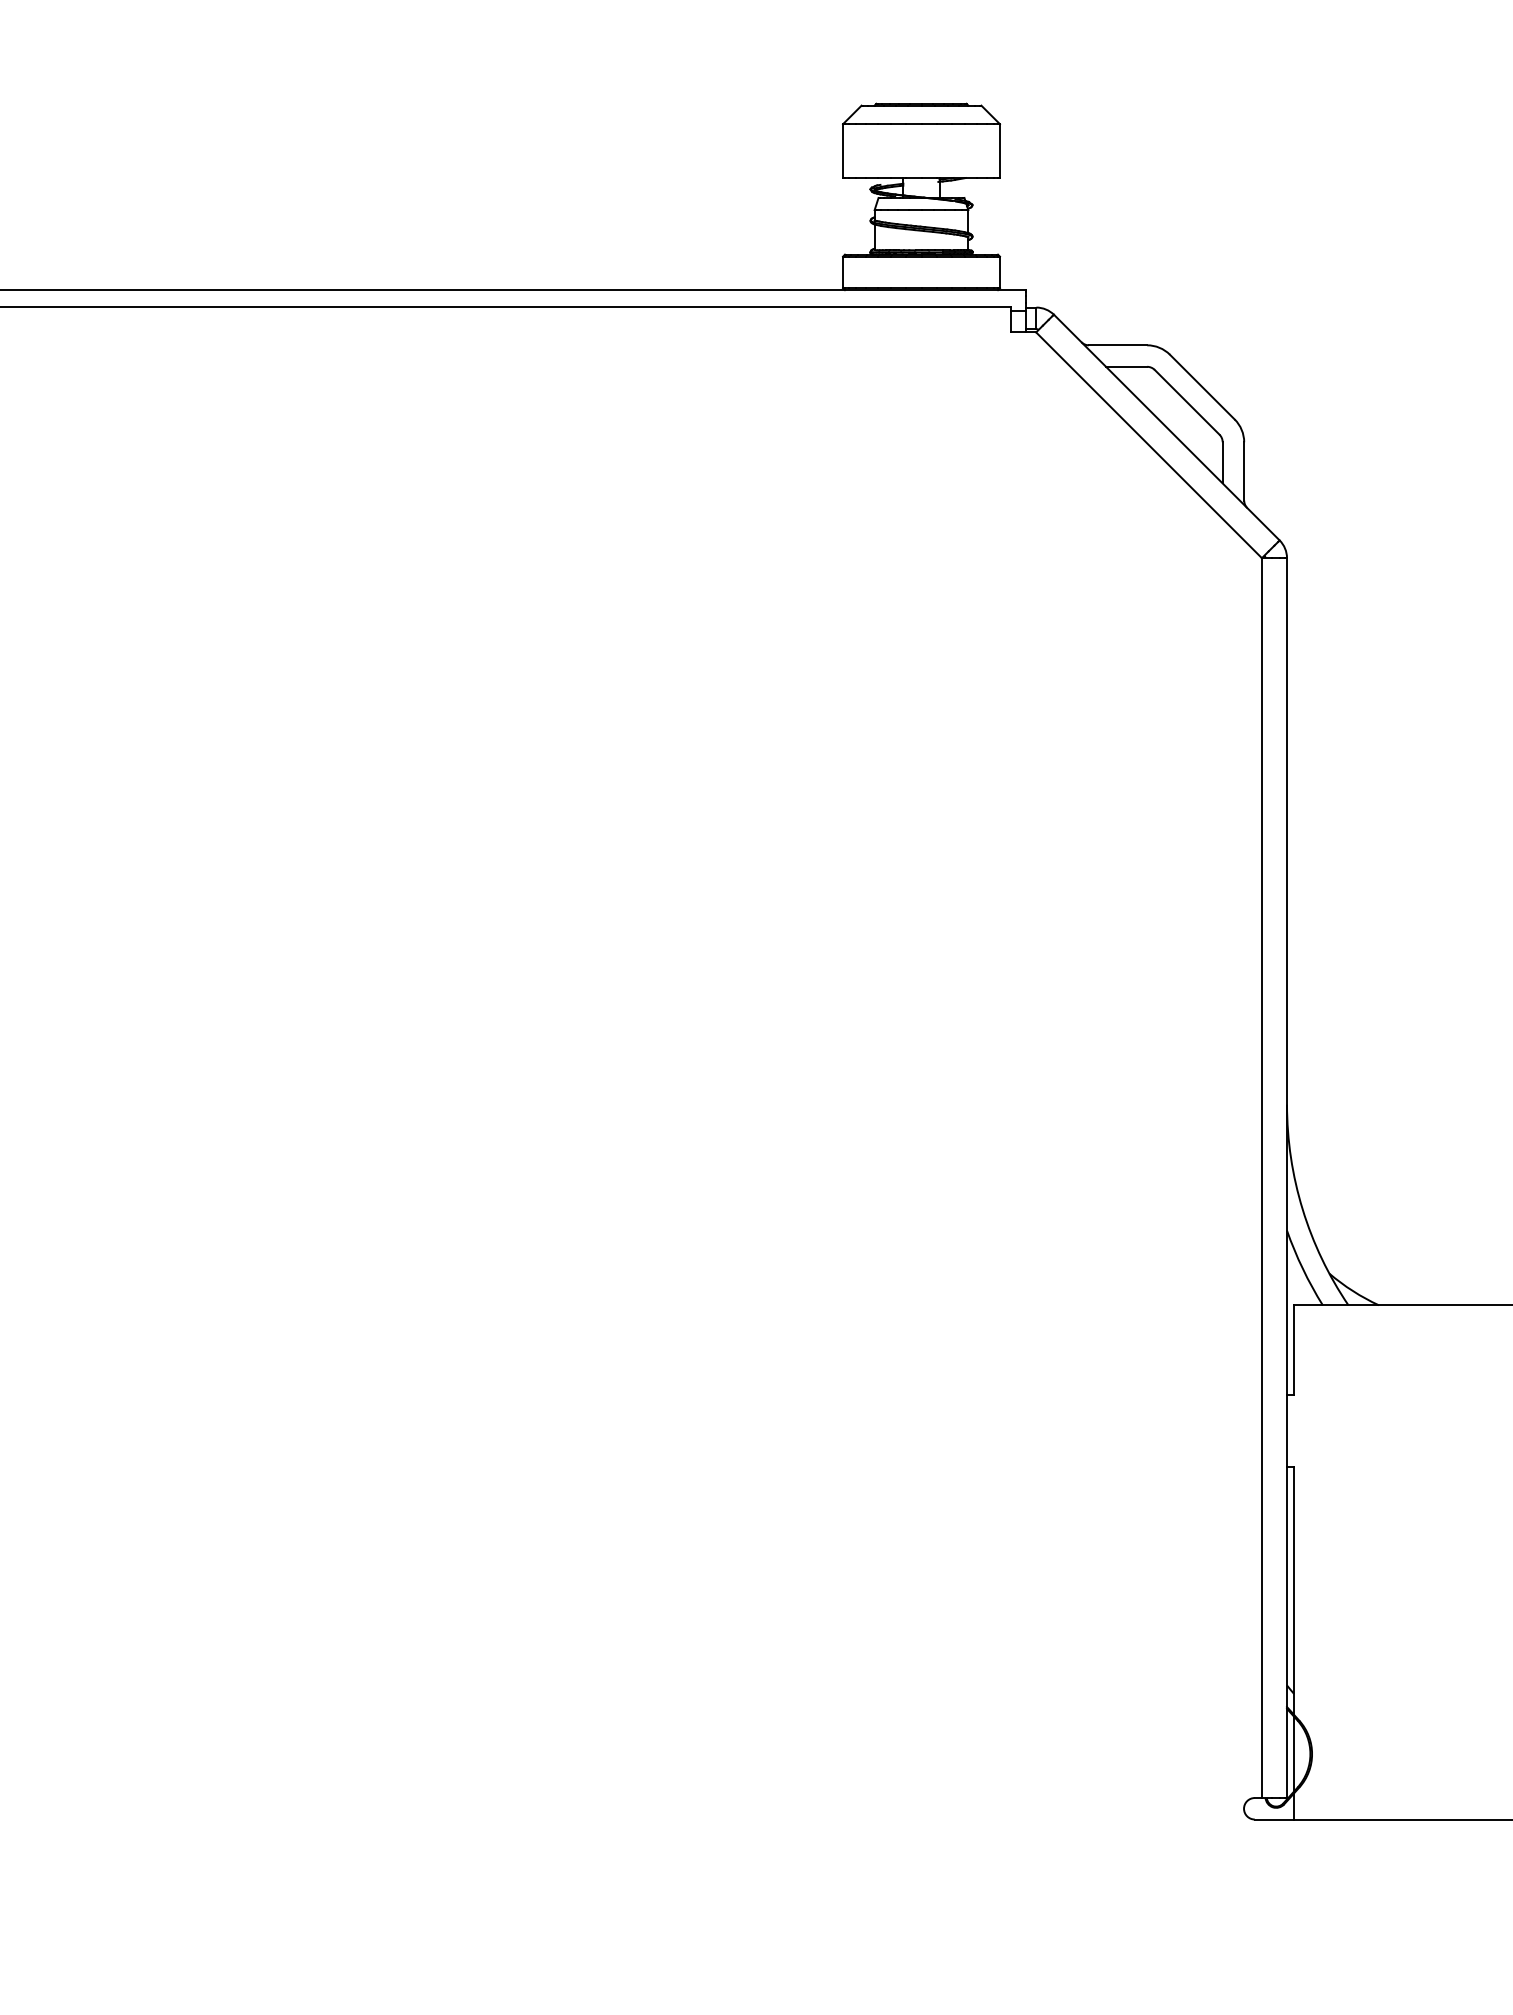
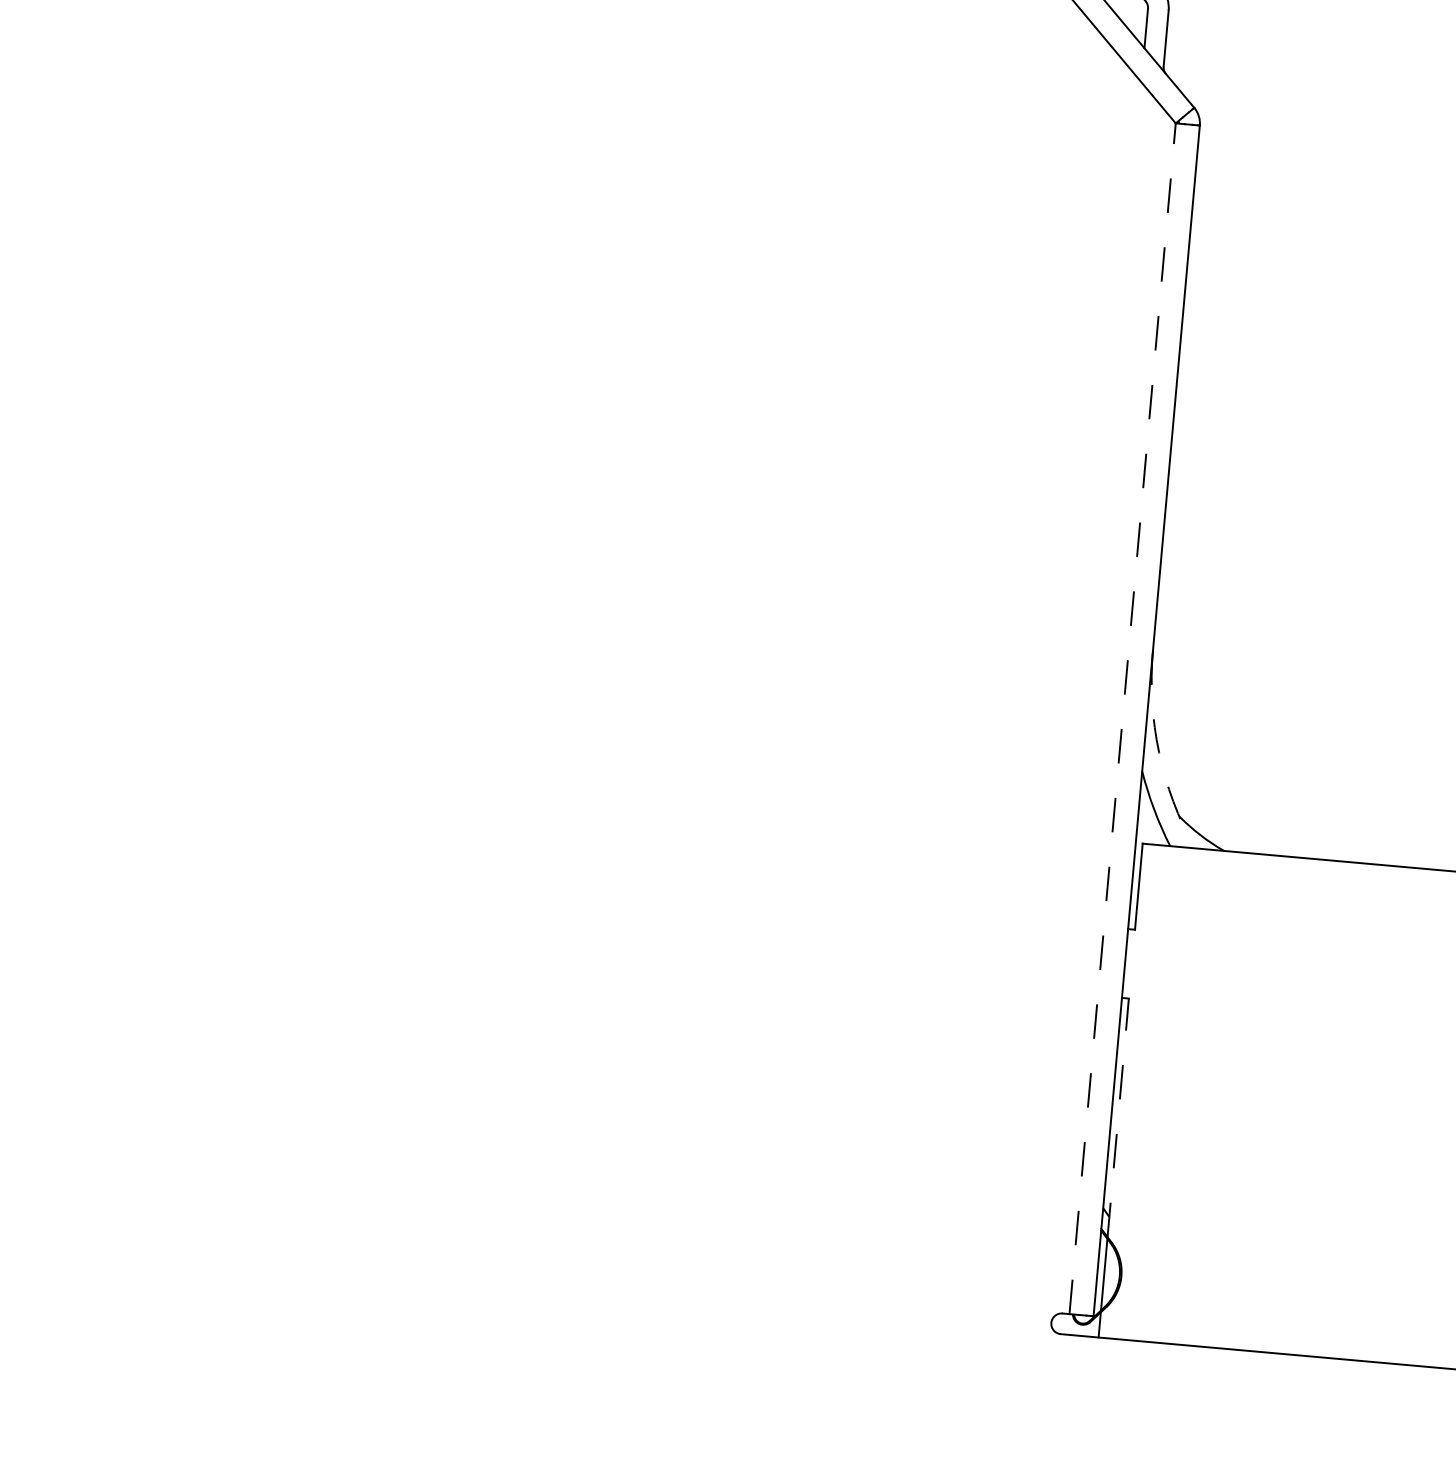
line: (1261, 1178) -> (1122, 719), solid -> dashed
arc: (1302, 1209) -> (1158, 752), solid -> dashed
line: (1294, 1590) -> (1118, 1117), solid -> dashed

